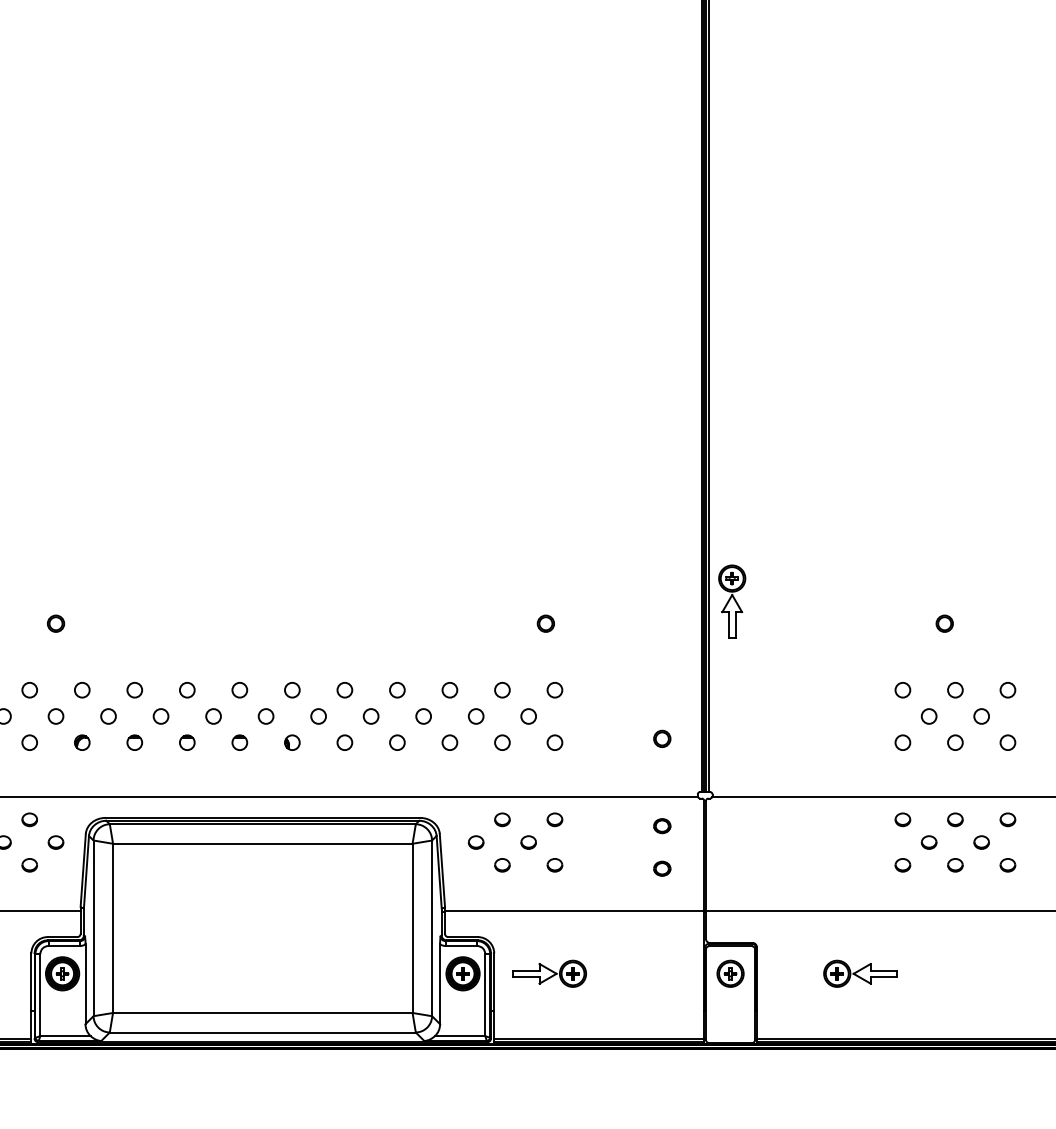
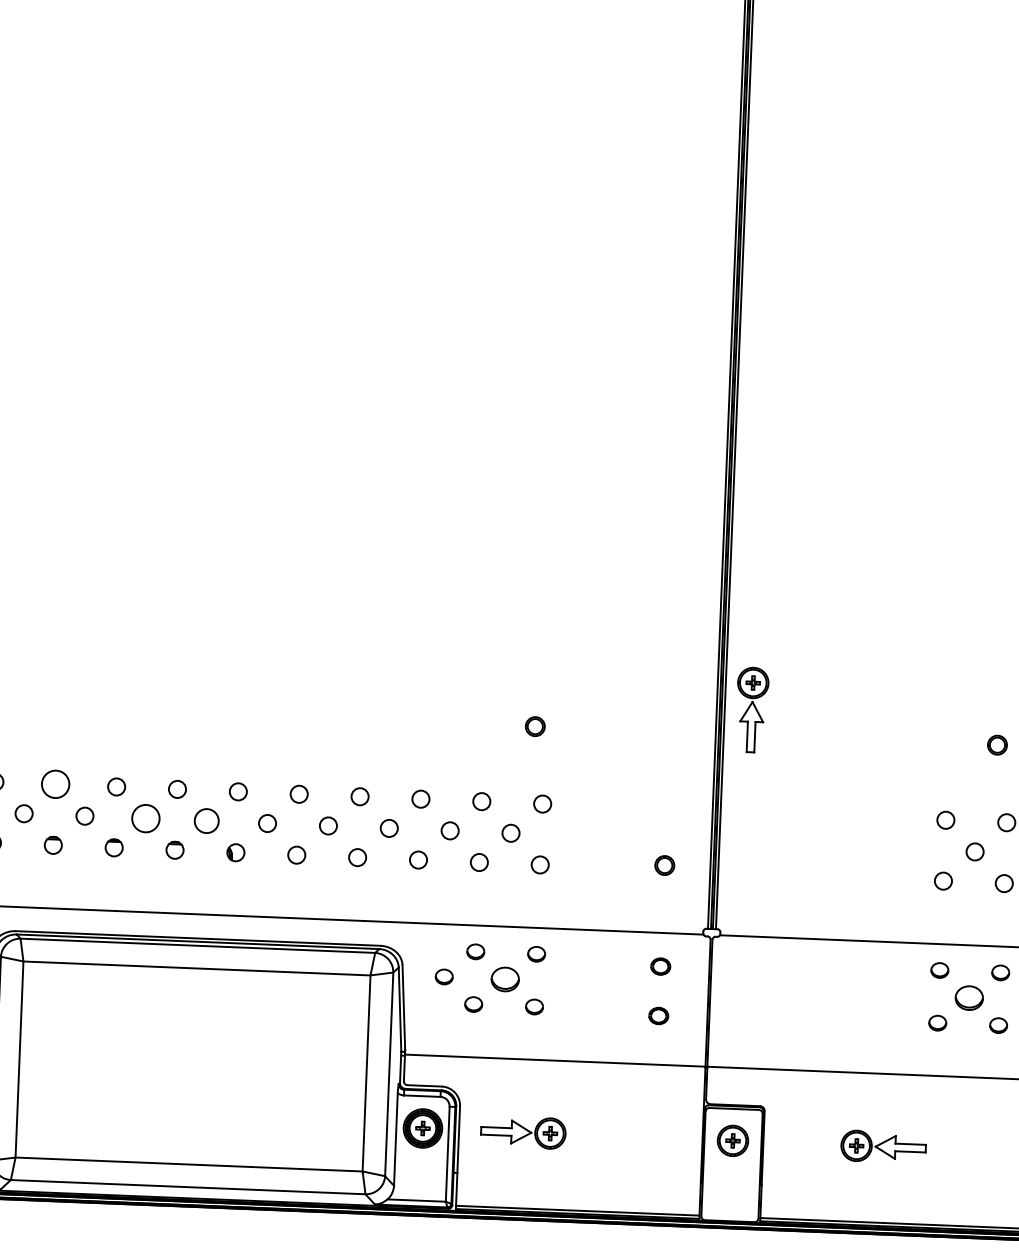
circle: (134, 690) -> (55, 784), size x1.6
circle: (213, 716) -> (145, 818), size x1.6
circle: (265, 716) -> (206, 821), size x1.4
part: (528, 842) -> (504, 979), size x1.6
part: (928, 842) -> (968, 997), size x1.6

